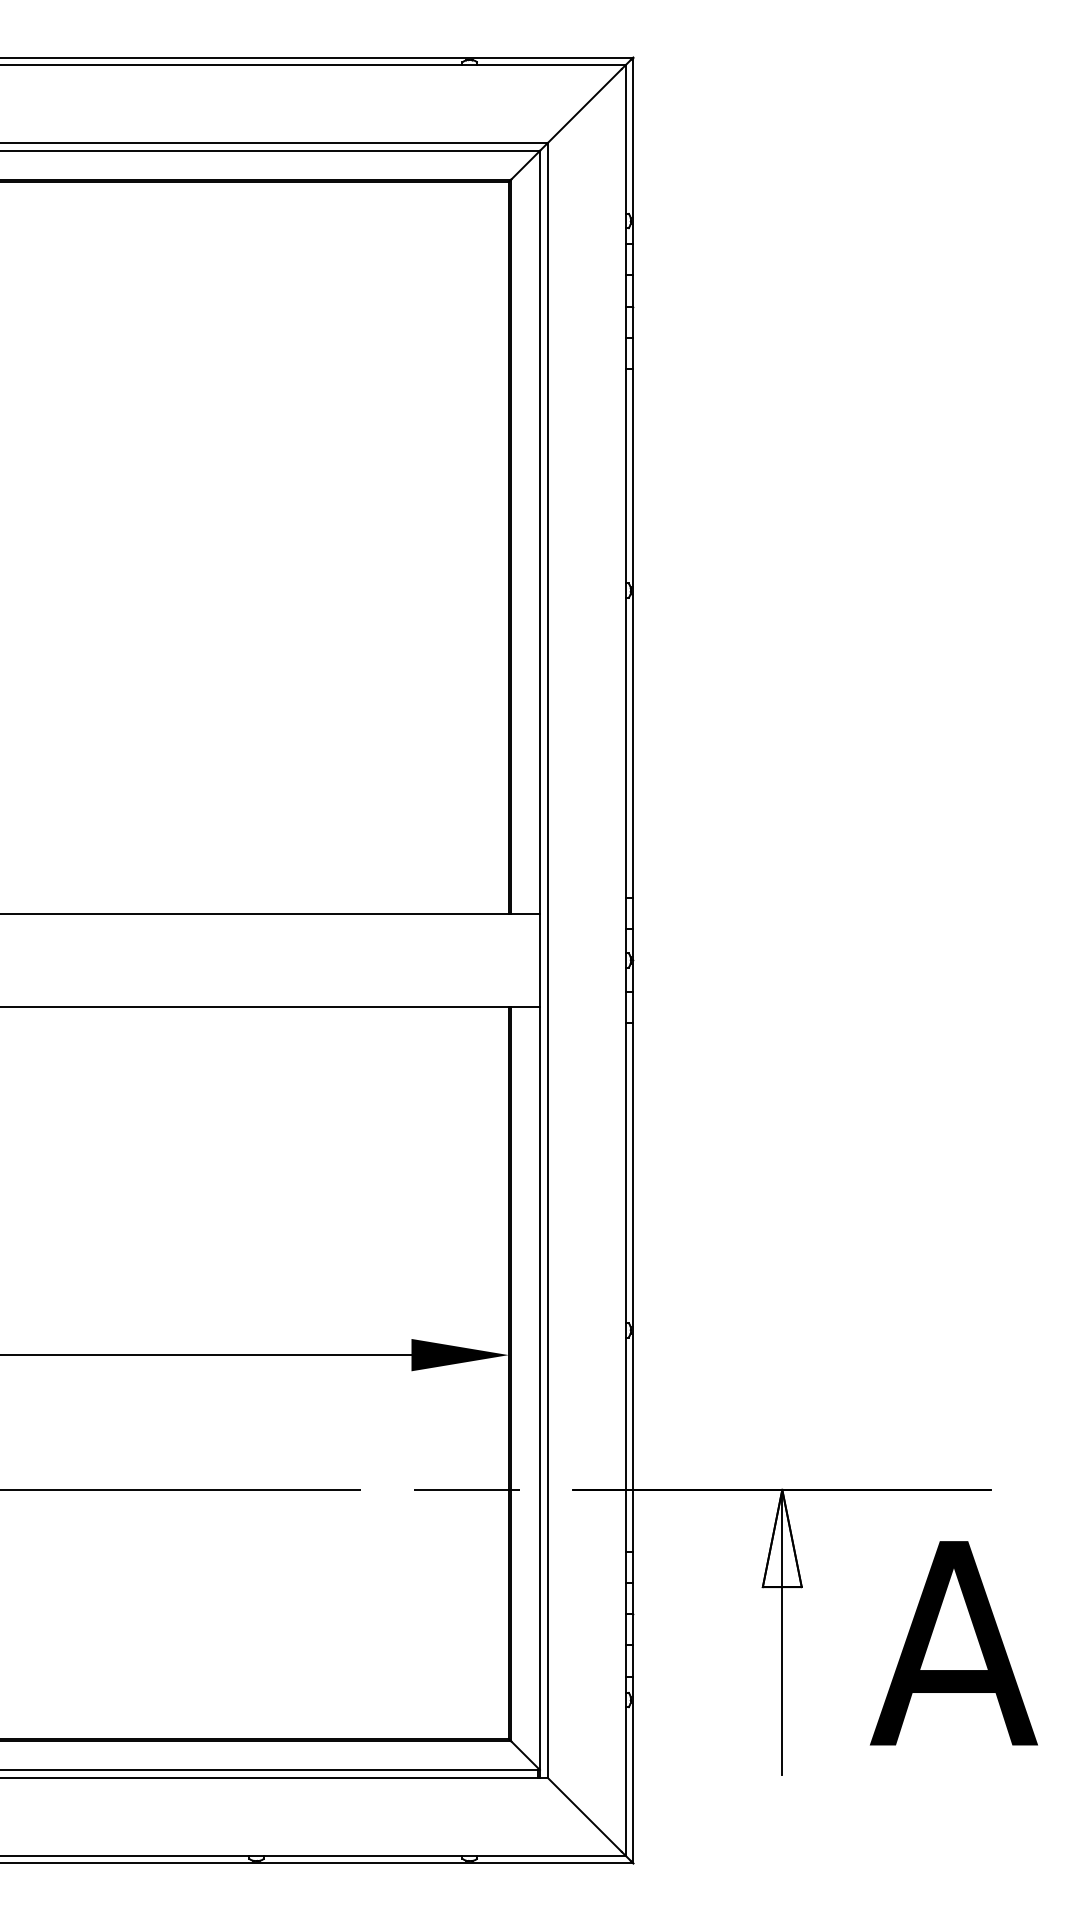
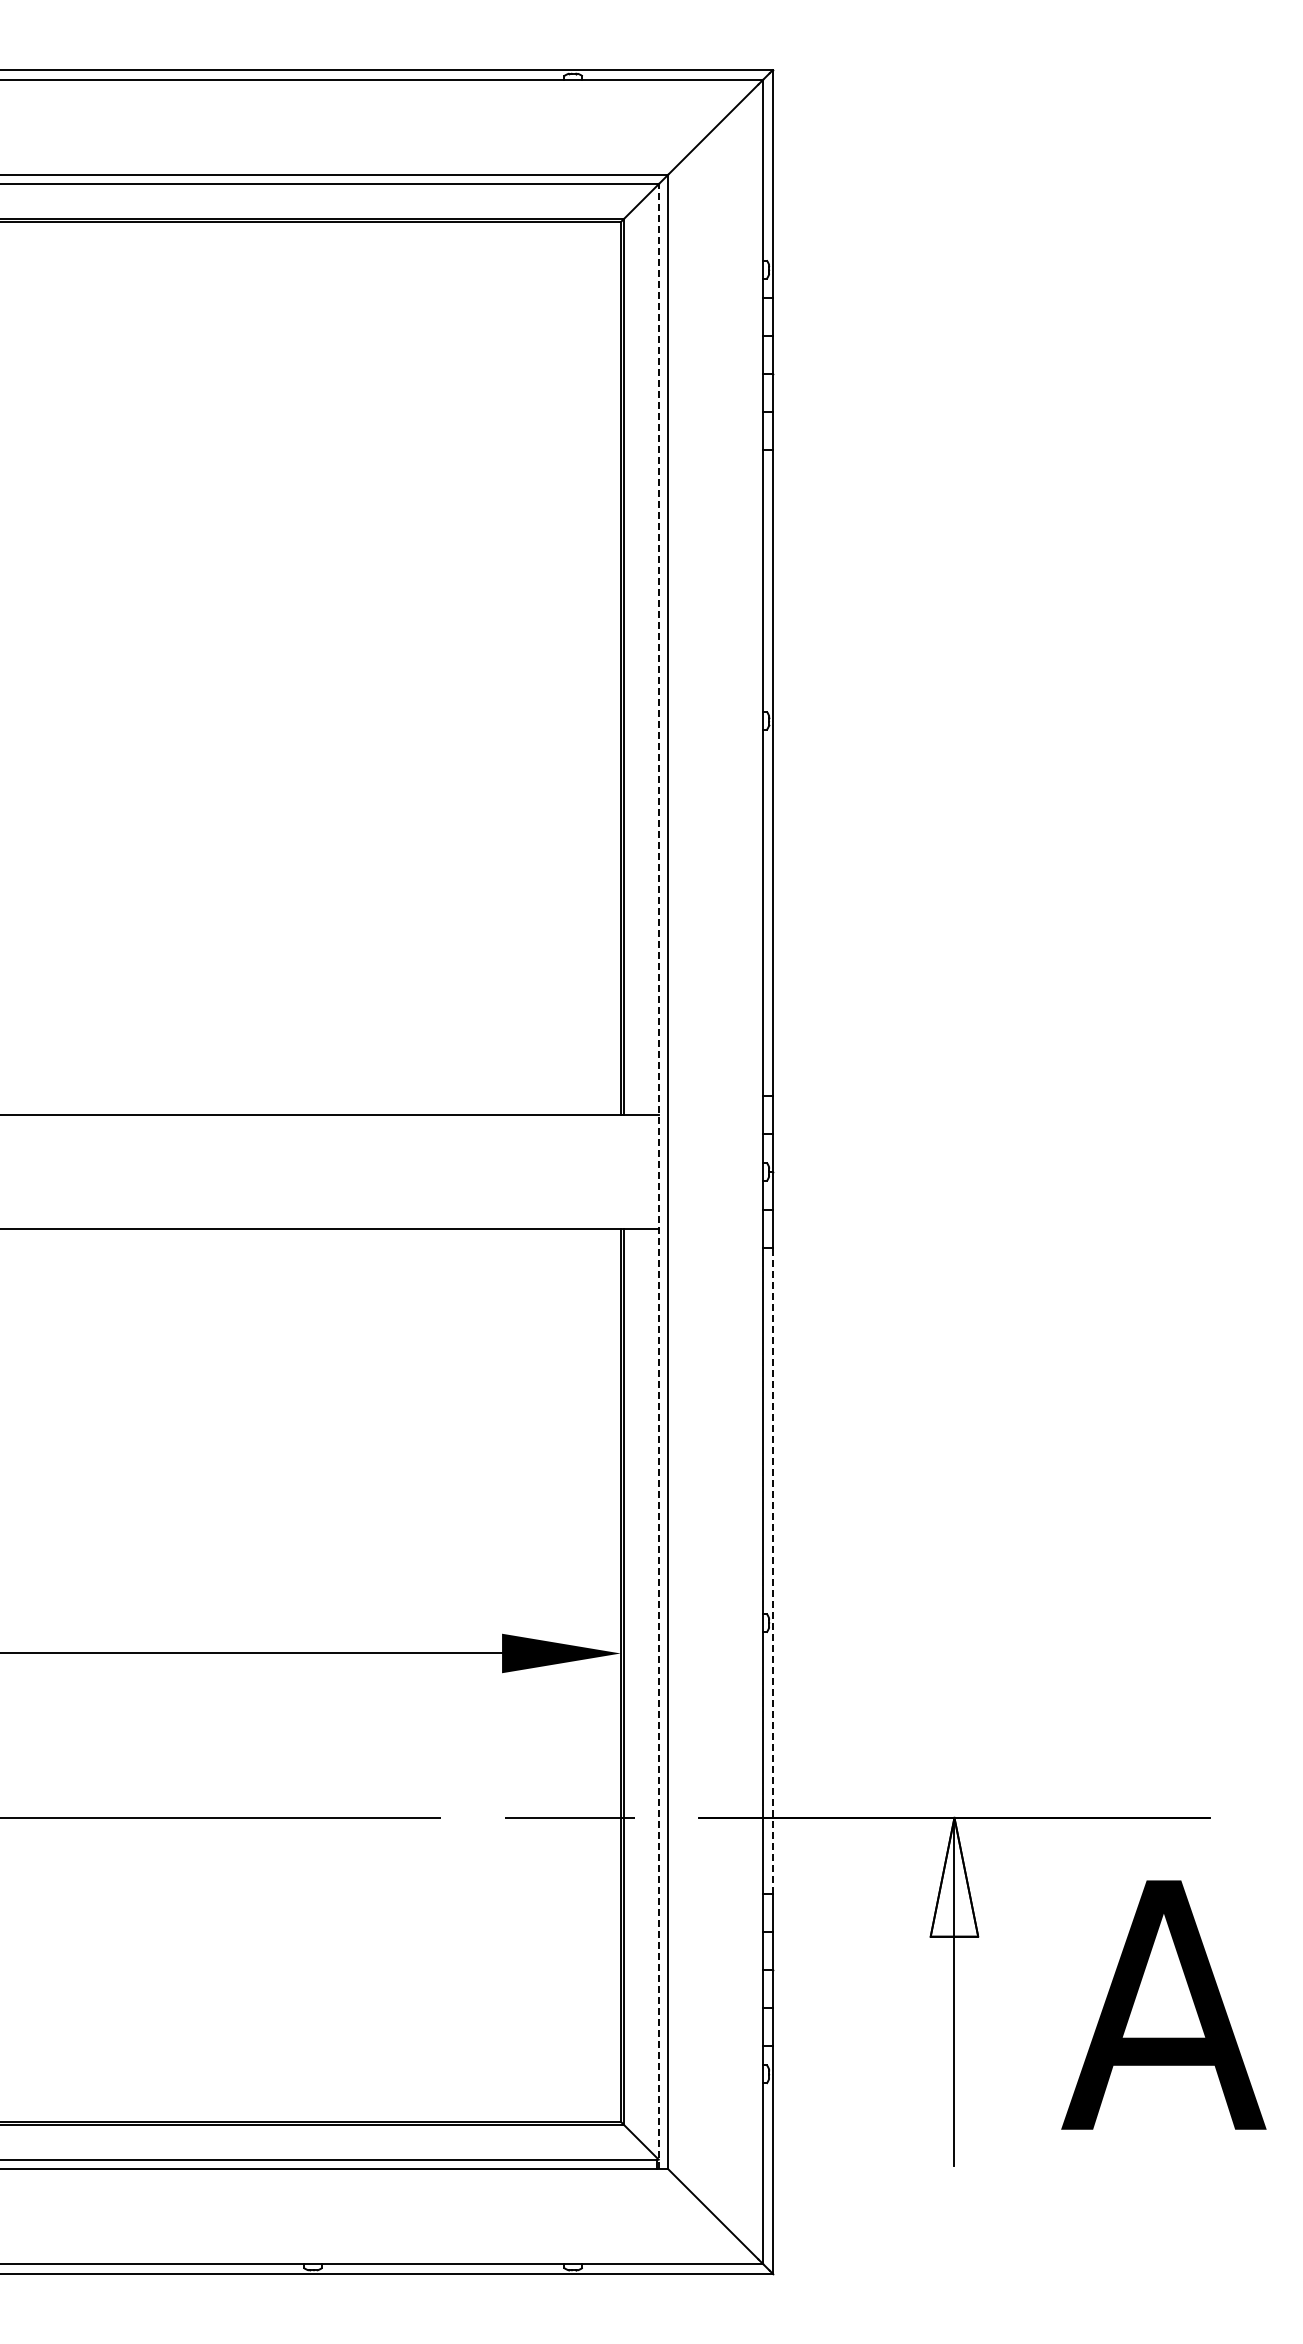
line: (539, 964) -> (658, 1176), solid -> dashed
line: (633, 1287) -> (772, 1570), solid -> dashed

